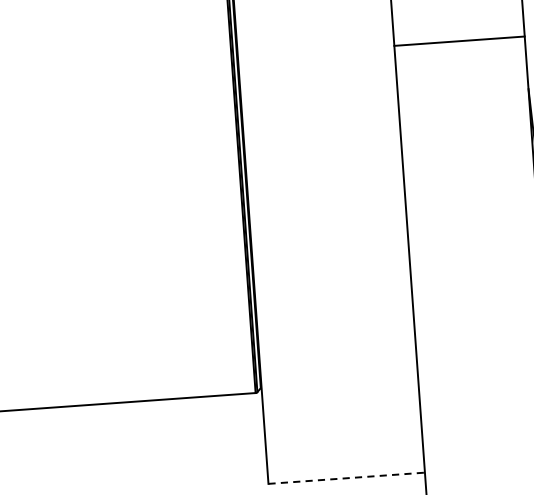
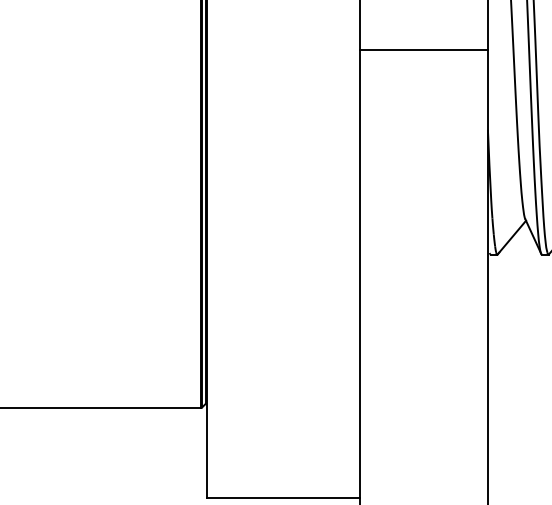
line: (459, 41) -> (423, 50), moved
line: (346, 478) -> (283, 497), dashed -> solid

